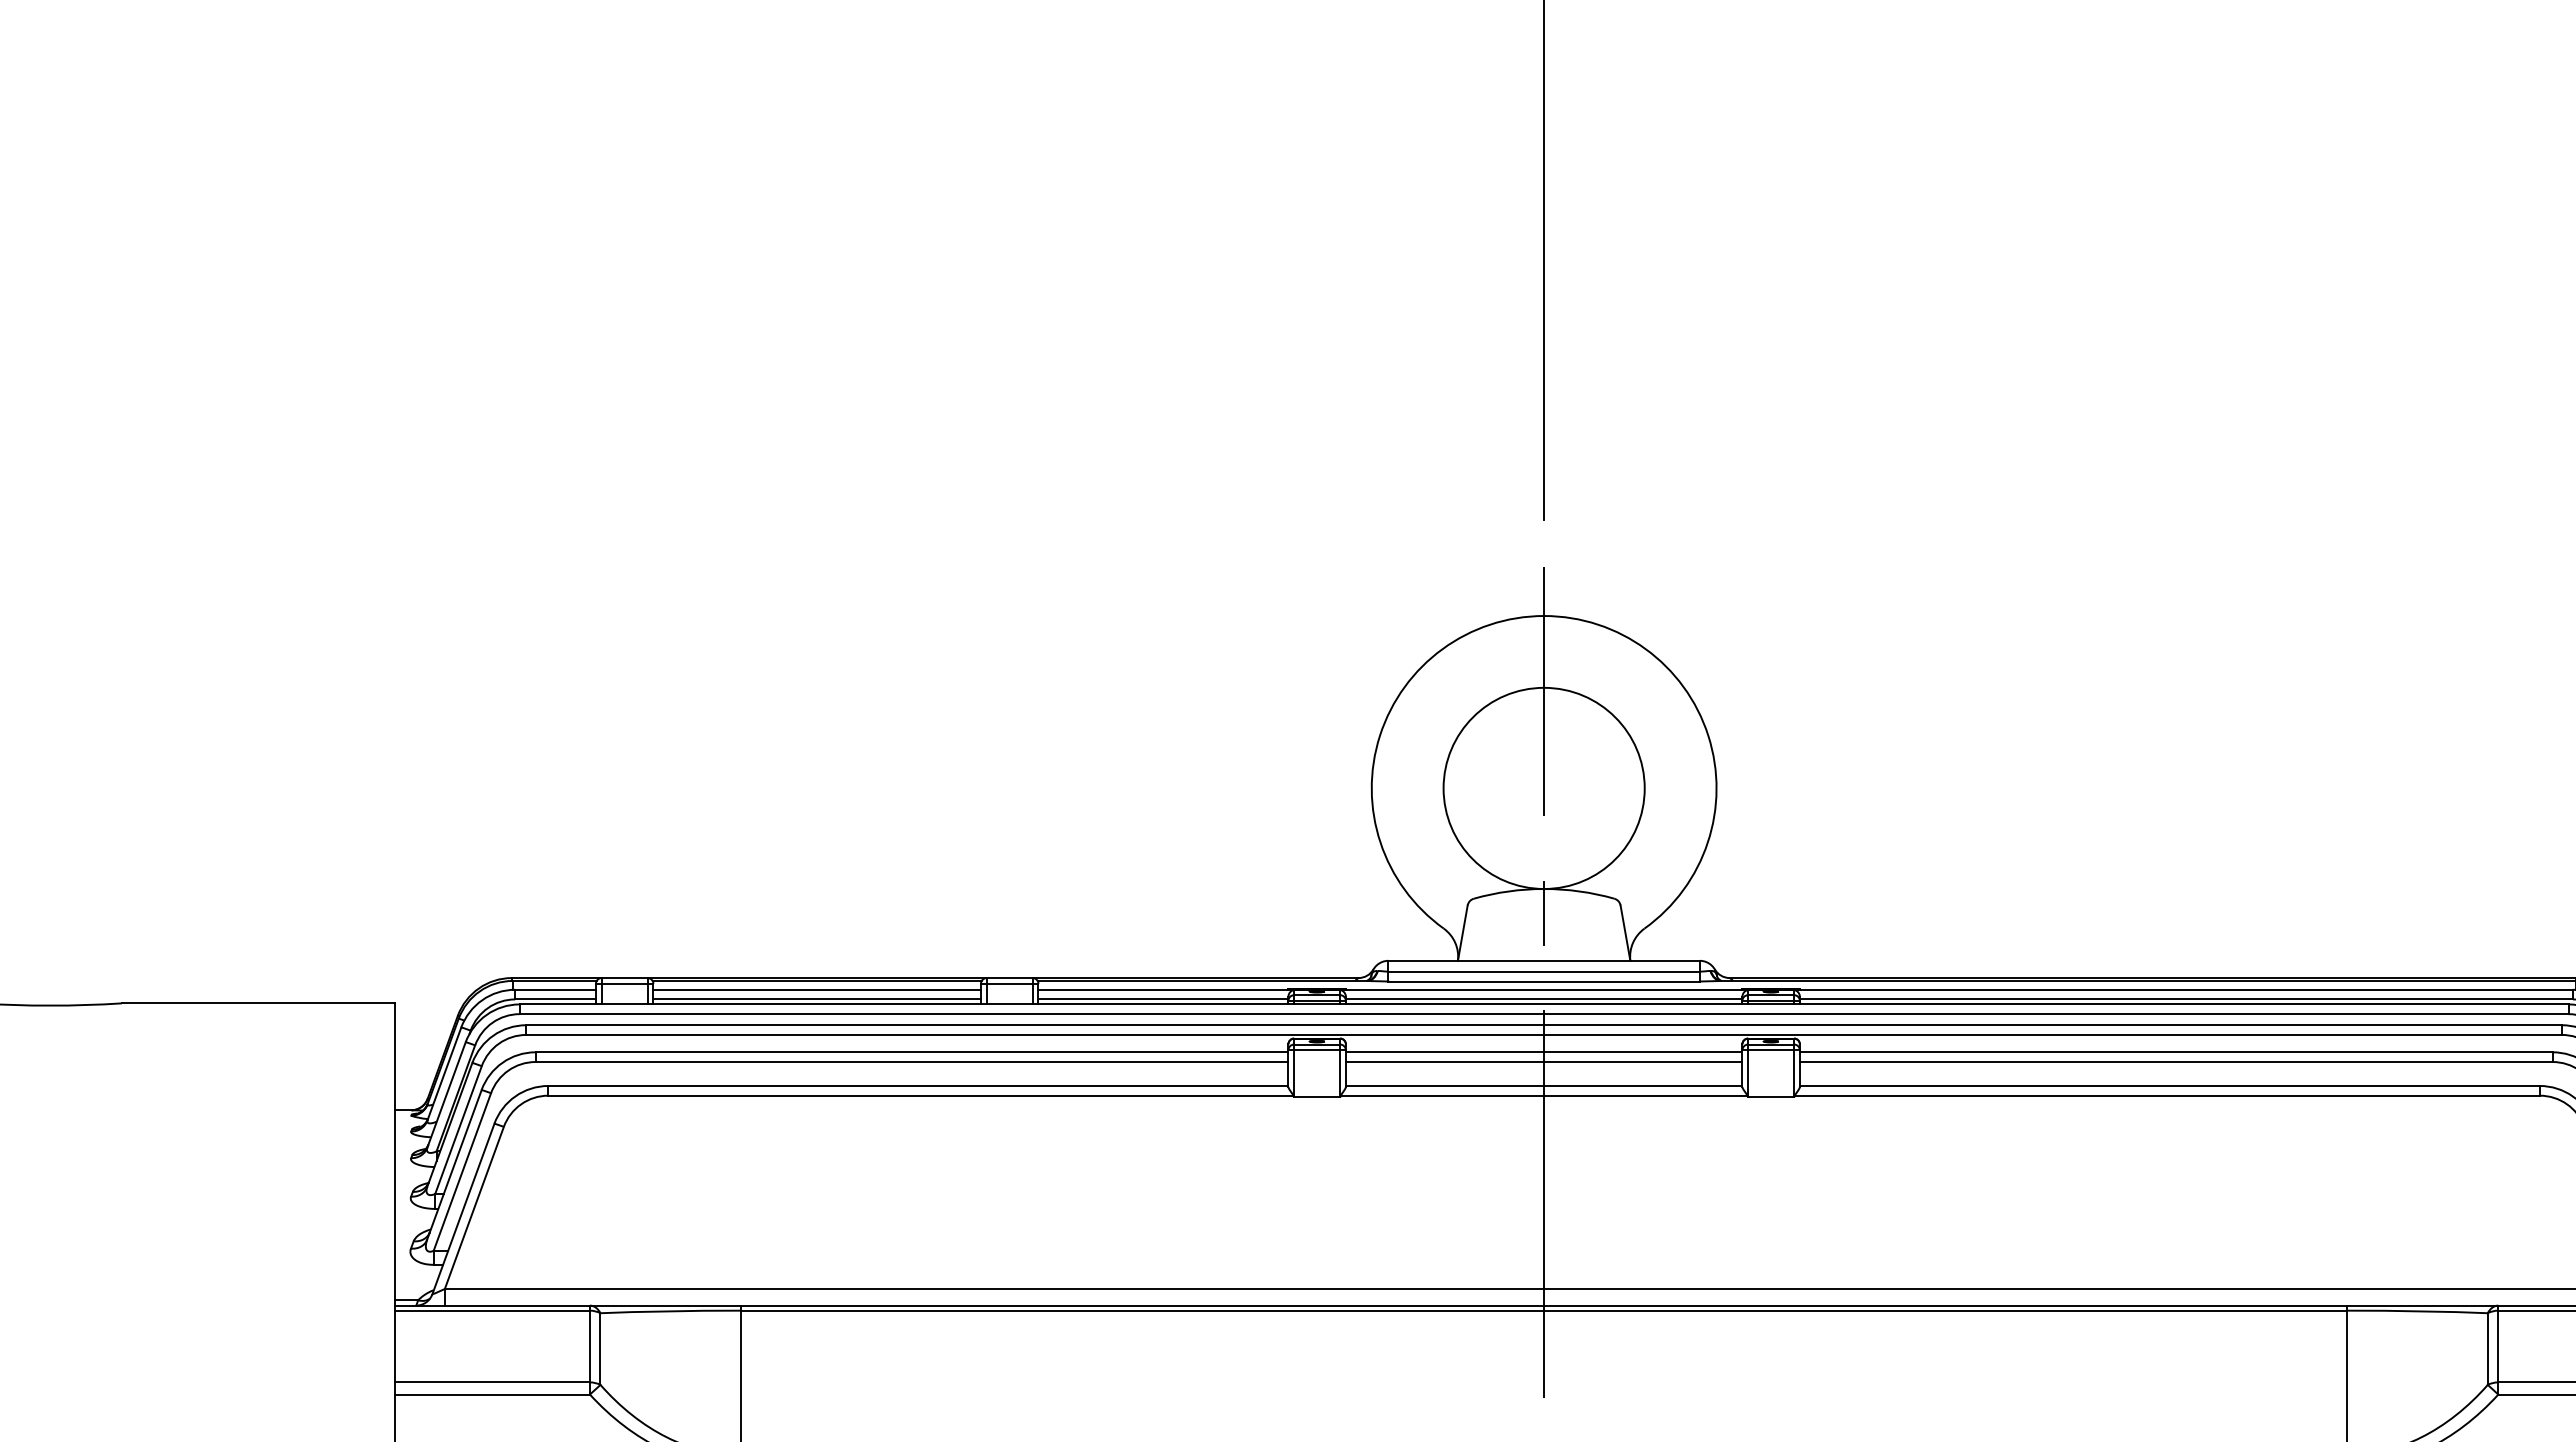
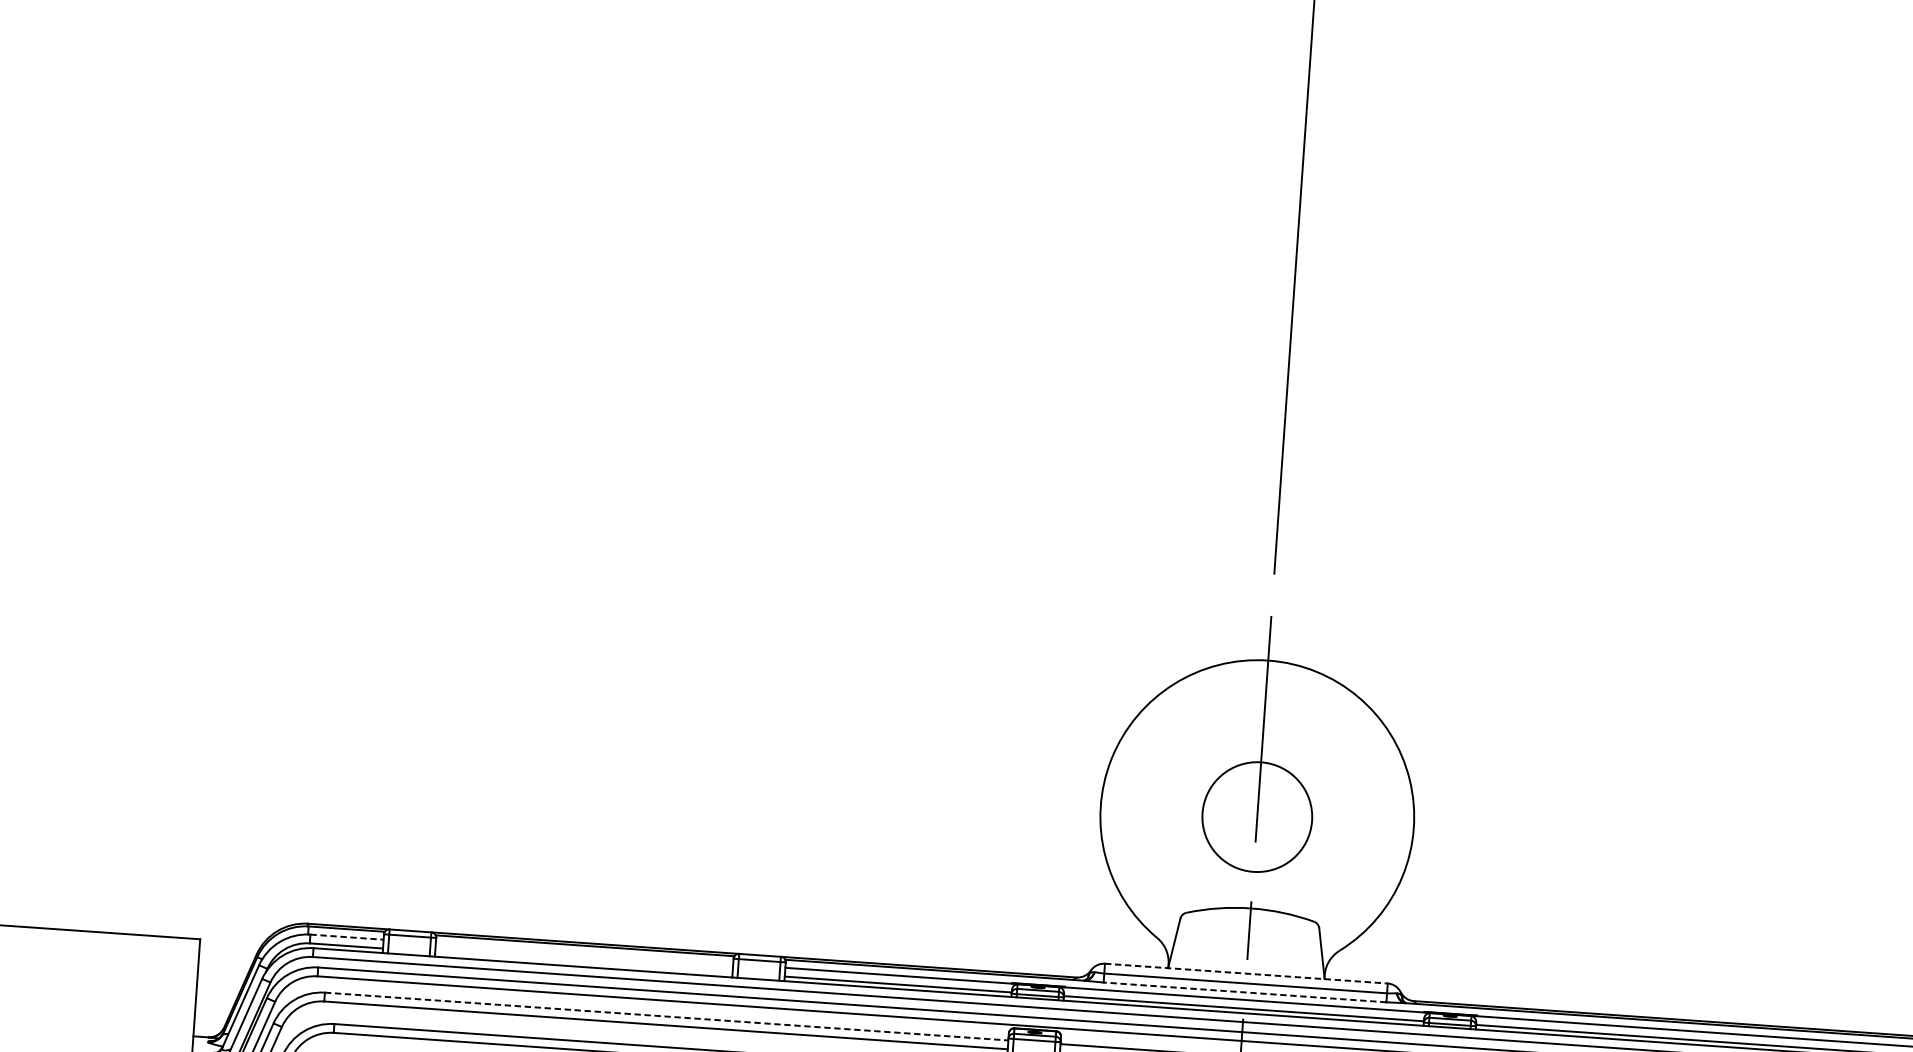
circle: (1543, 787) -> (1256, 816), size x0.6
line: (1544, 960) -> (1246, 973), solid -> dashed
line: (1544, 981) -> (1245, 992), solid -> dashed
line: (556, 989) -> (347, 936), solid -> dashed
line: (816, 989) -> (583, 953), removed
line: (816, 999) -> (583, 962), removed
line: (912, 1052) -> (667, 1016), solid -> dashed

